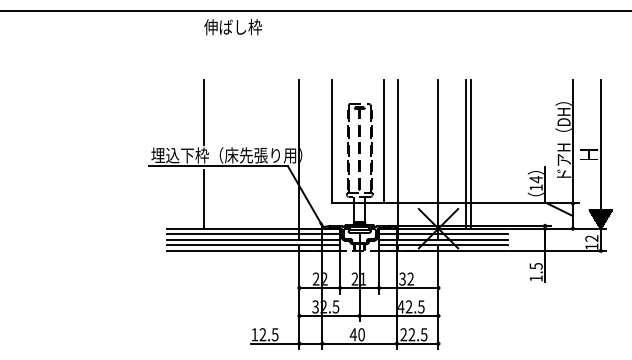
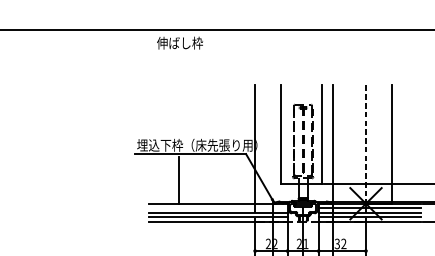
text: (232, 27) -> (179, 43), moved
line: (203, 112) -> (178, 111), removed
line: (438, 154) -> (366, 144), solid -> dashed
line: (466, 154) -> (388, 144), removed
line: (253, 234) -> (218, 208), removed

